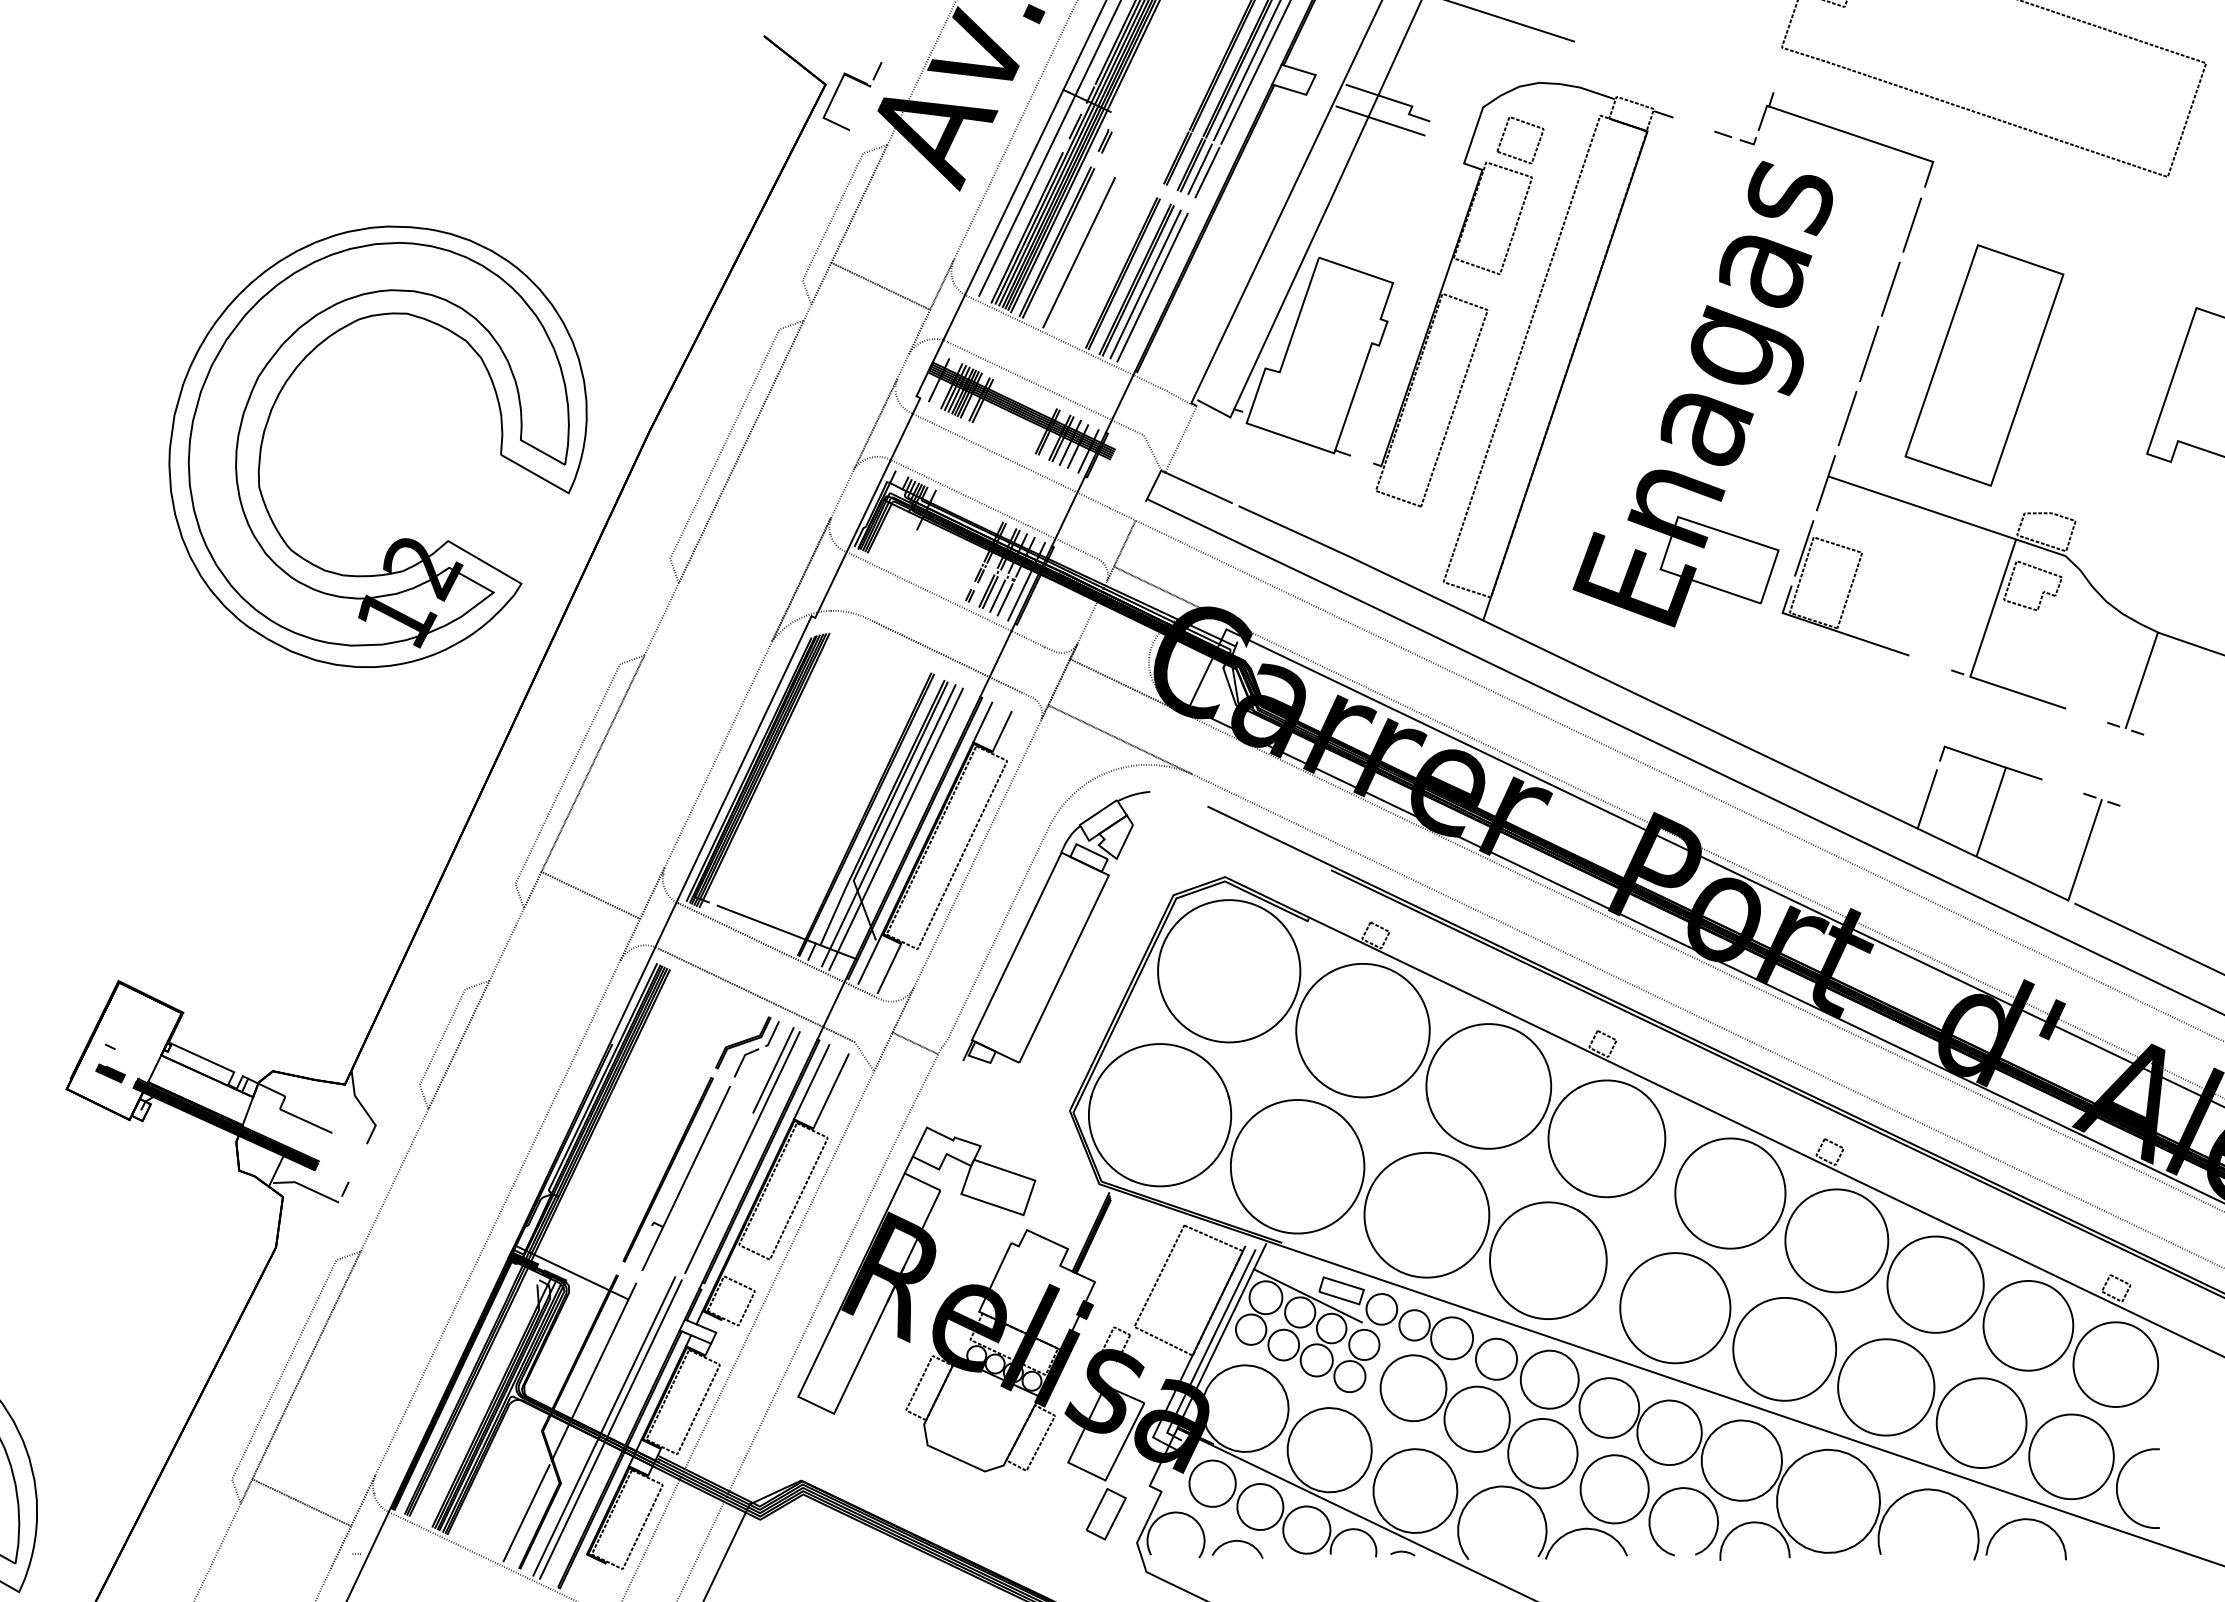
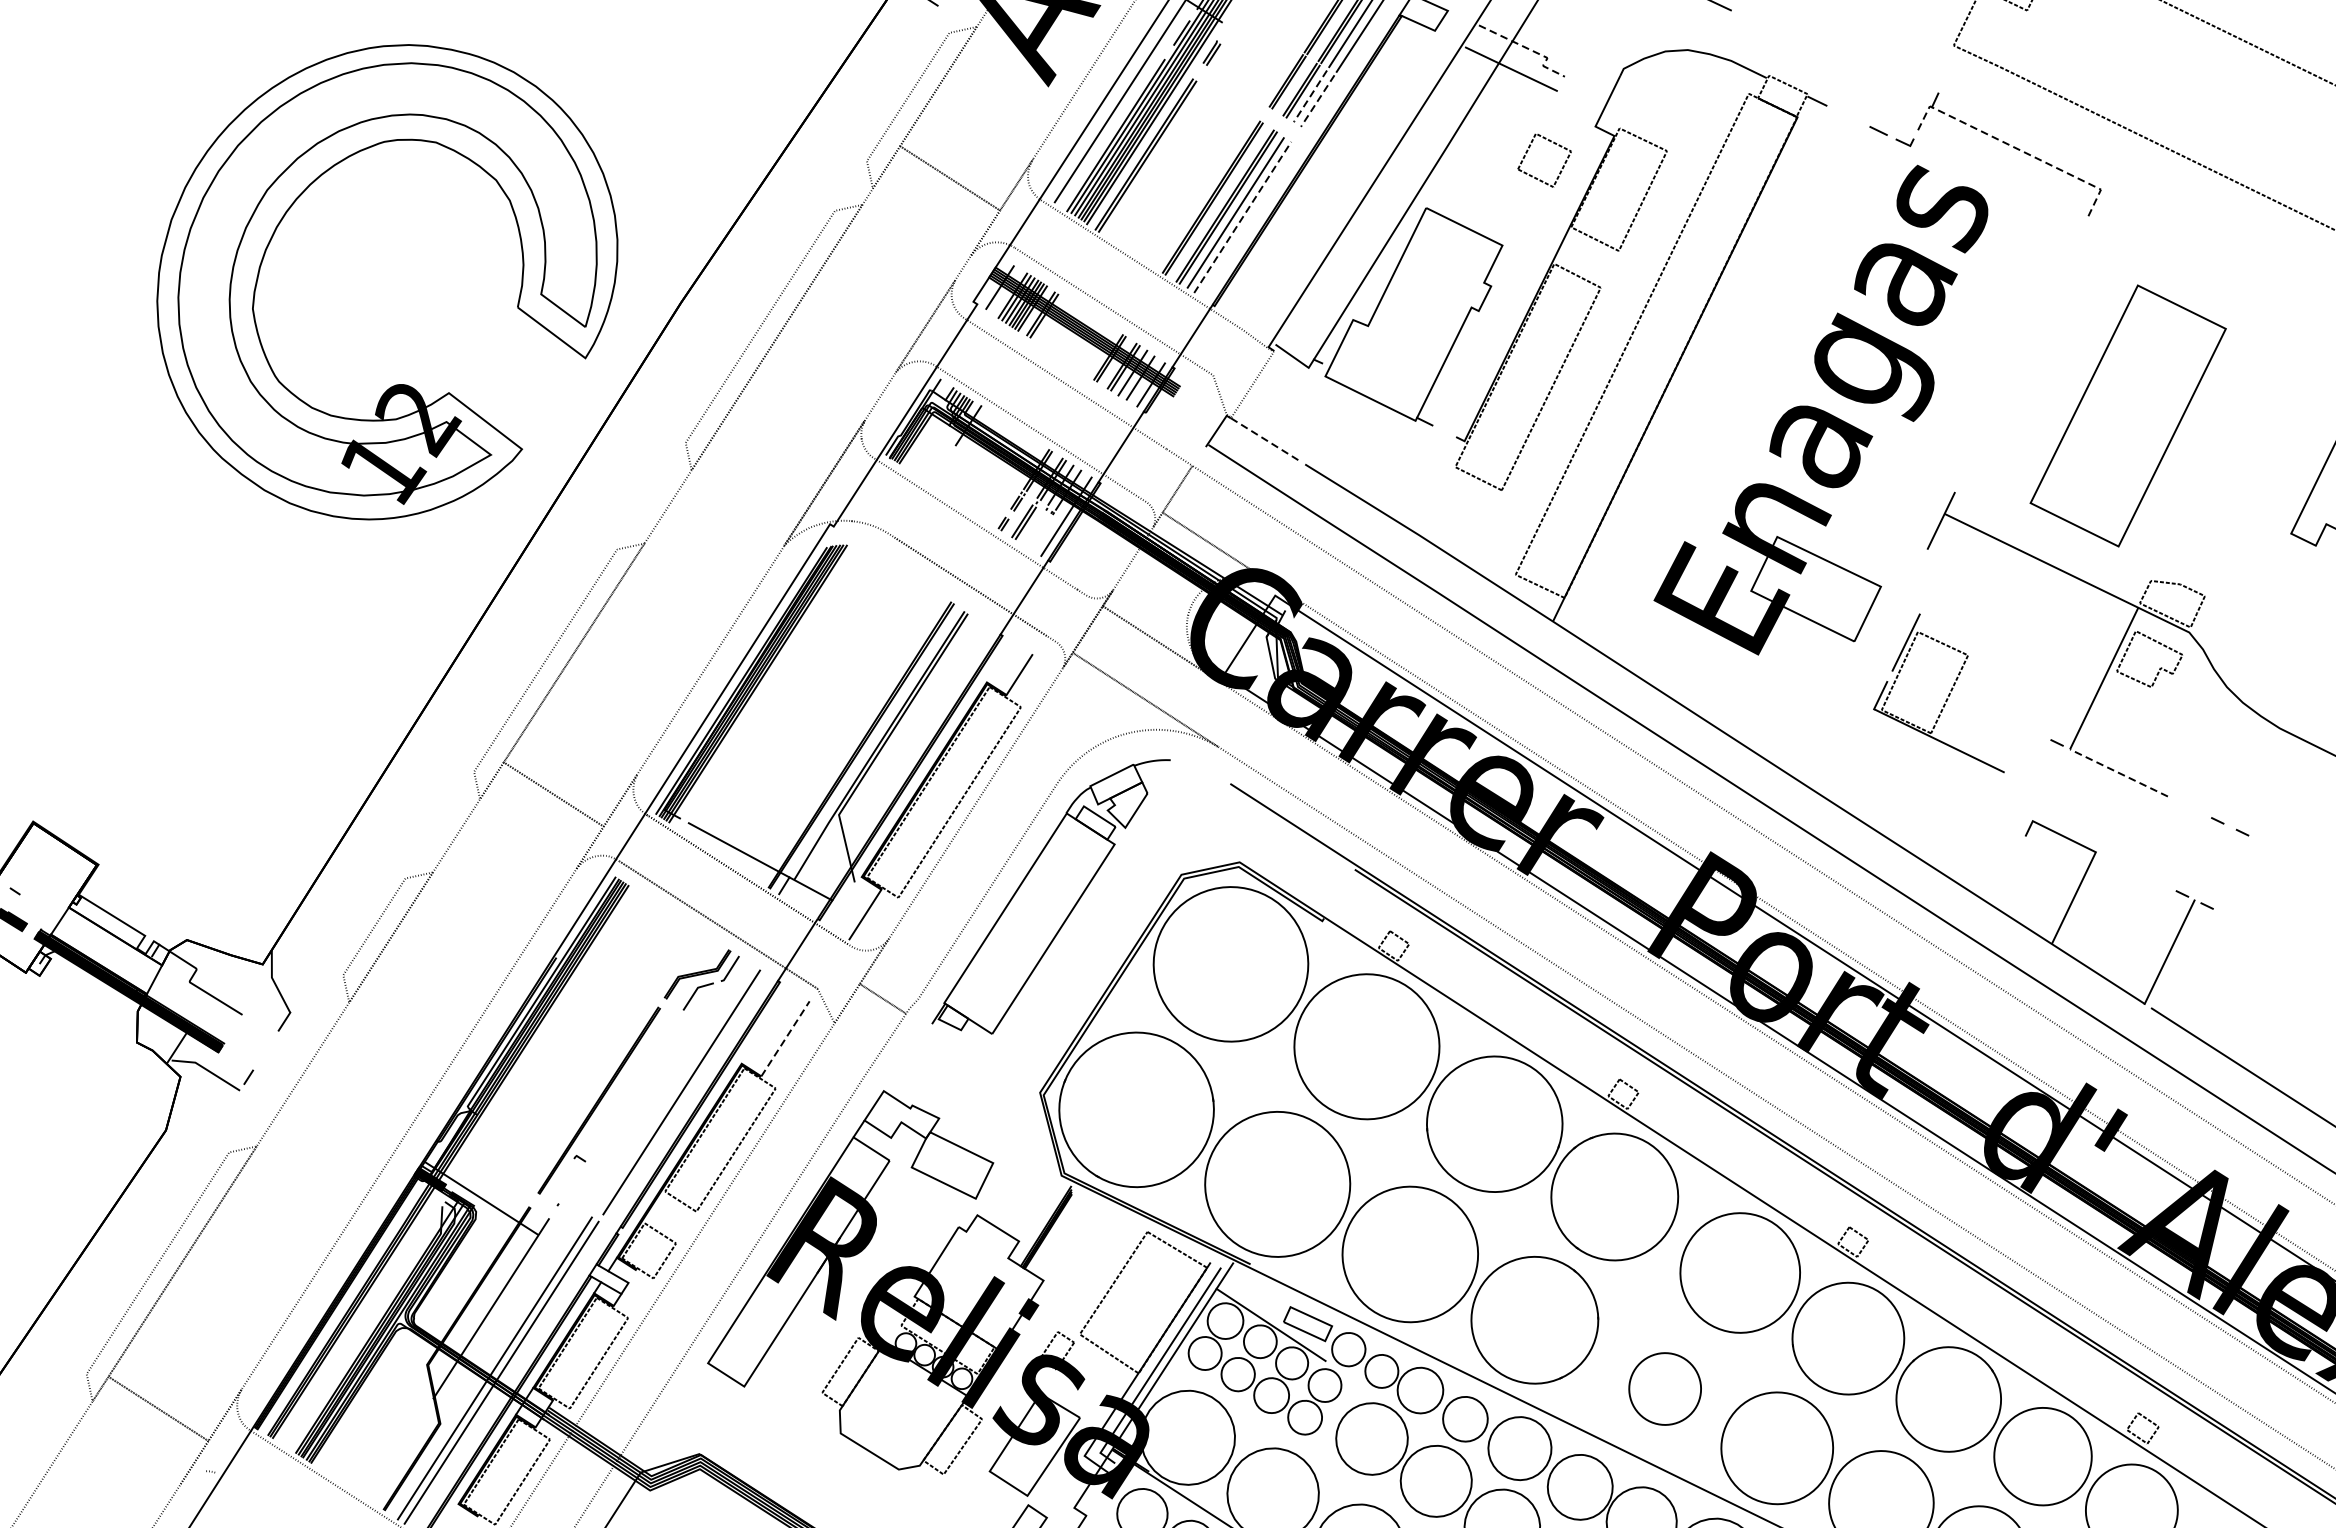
line: (1395, 101) -> (1530, 50), solid -> dashed
line: (1850, 133) -> (2015, 147), solid -> dashed
part: (1504, 134) -> (1528, 151), moved
line: (1199, 170) -> (1309, 97), solid -> dashed
line: (1206, 174) -> (1316, 102), solid -> dashed
line: (1912, 224) -> (2070, 254), removed
line: (1078, 252) -> (1167, 169), removed
line: (1153, 286) -> (1243, 216), solid -> dashed
line: (1890, 288) -> (2037, 320), removed
line: (1869, 353) -> (2006, 387), removed
line: (1847, 418) -> (1973, 454), removed
line: (1198, 487) -> (1264, 438), solid -> dashed
part: (1845, 588) -> (1945, 691), moved
line: (997, 595) -> (1033, 527), removed
line: (1004, 599) -> (1040, 532), removed
line: (2141, 680) -> (2253, 777), removed
line: (2017, 692) -> (2118, 772), solid -> dashed
line: (982, 722) -> (999, 662), removed
line: (2023, 773) -> (2113, 860), removed
line: (1926, 799) -> (2005, 875), removed
line: (888, 825) -> (884, 760), removed
line: (895, 828) -> (891, 764), removed
line: (869, 958) -> (845, 900), removed
line: (773, 1070) -> (726, 1008), removed
line: (811, 1082) -> (765, 1026), removed
line: (831, 1090) -> (786, 1037), solid -> dashed
line: (686, 1176) -> (618, 1110), removed
part: (1675, 1308) -> (1665, 1389), size x0.6
line: (526, 1513) -> (399, 1451), removed

